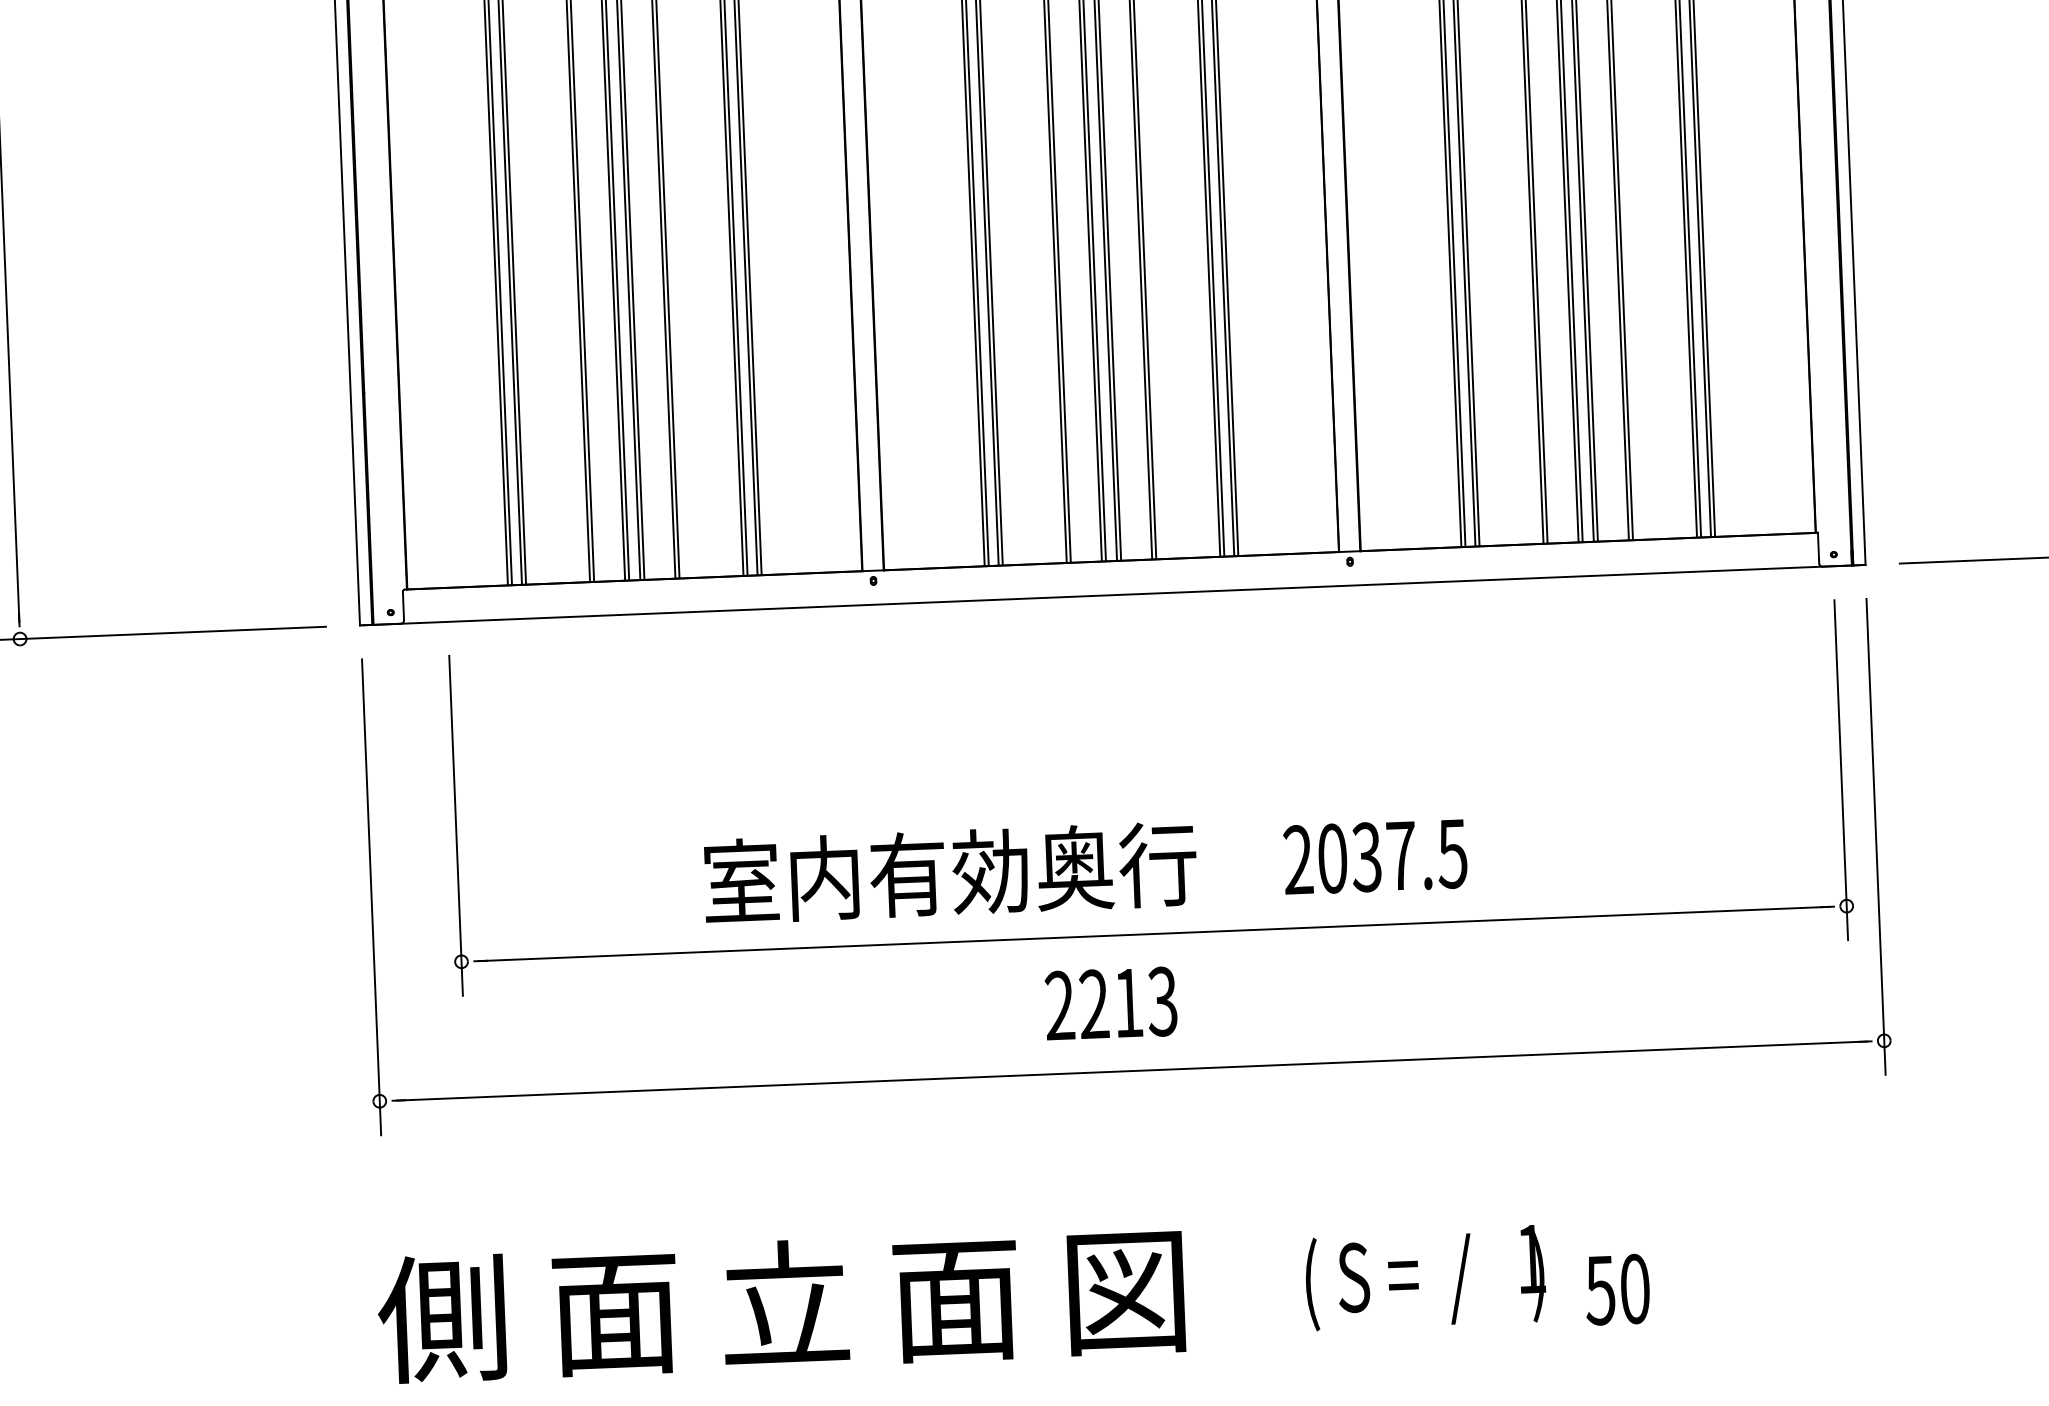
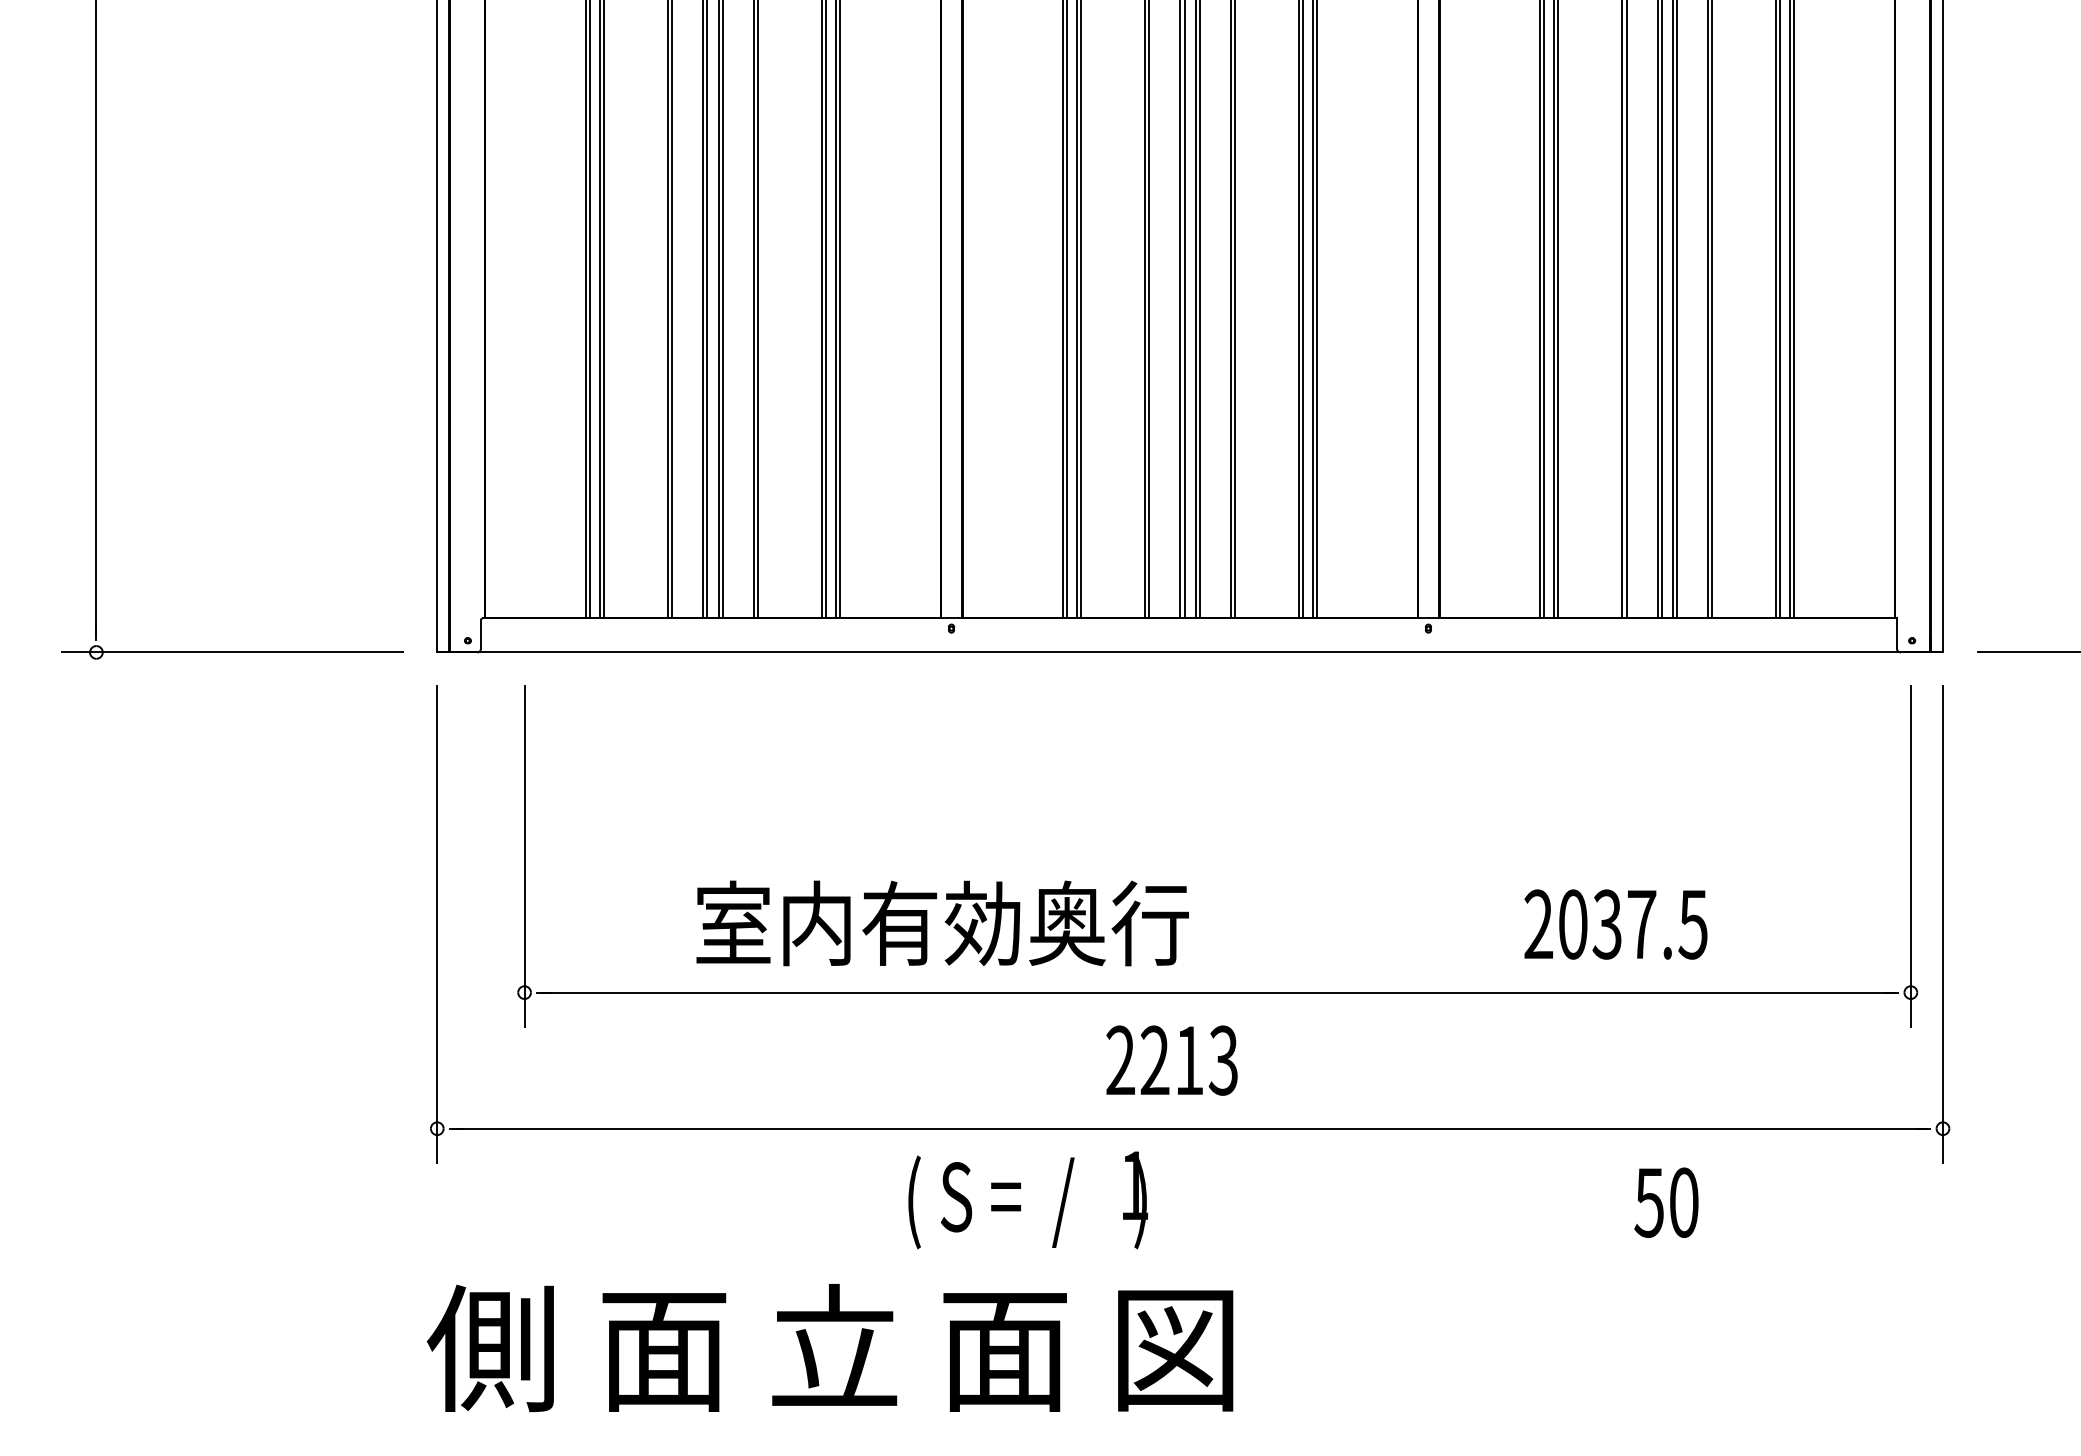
text: (1374, 856) -> (1615, 924), moved
text: (950, 872) -> (942, 923), moved
text: (1424, 1278) -> (1027, 1200), moved
text: (1617, 1289) -> (1666, 1202), moved

